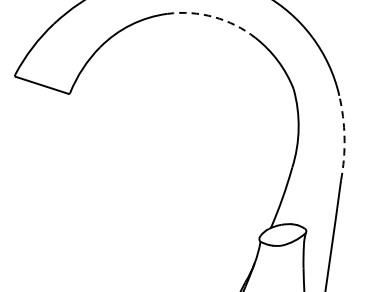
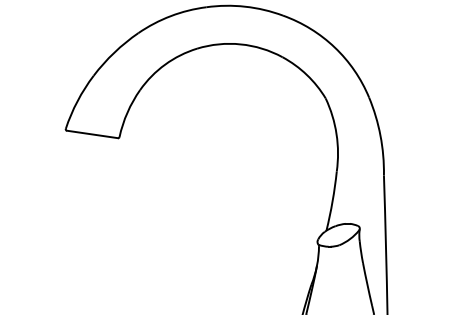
arc: (213, 17) -> (240, 44), dashed -> solid
arc: (344, 137) -> (380, 135), dashed -> solid

